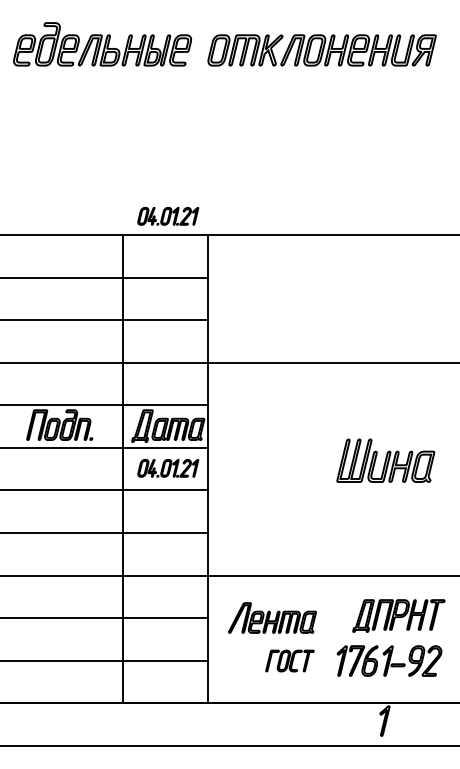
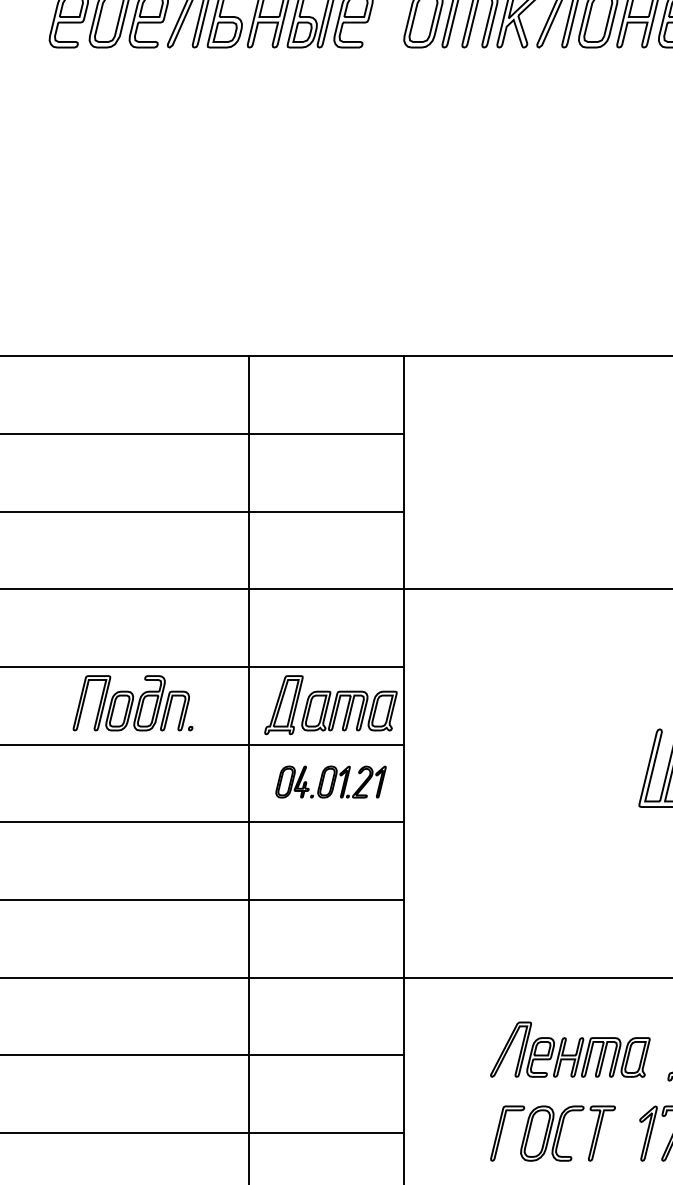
part: (168, 215) -> (331, 320), removed
part: (272, 617) -> (570, 1048), moved
part: (289, 660) -> (552, 1132), size x1.43

